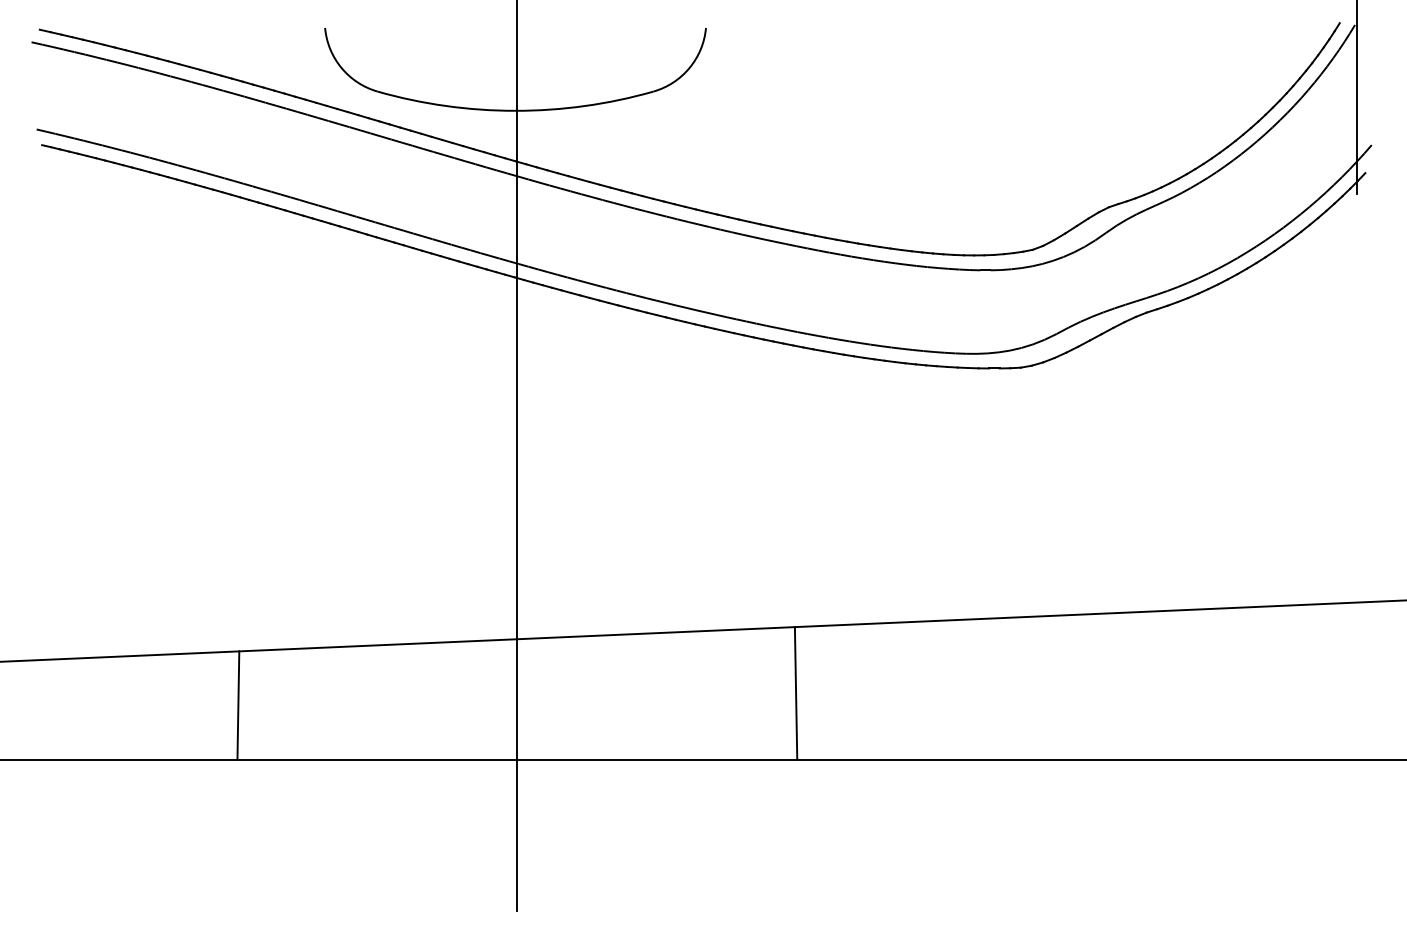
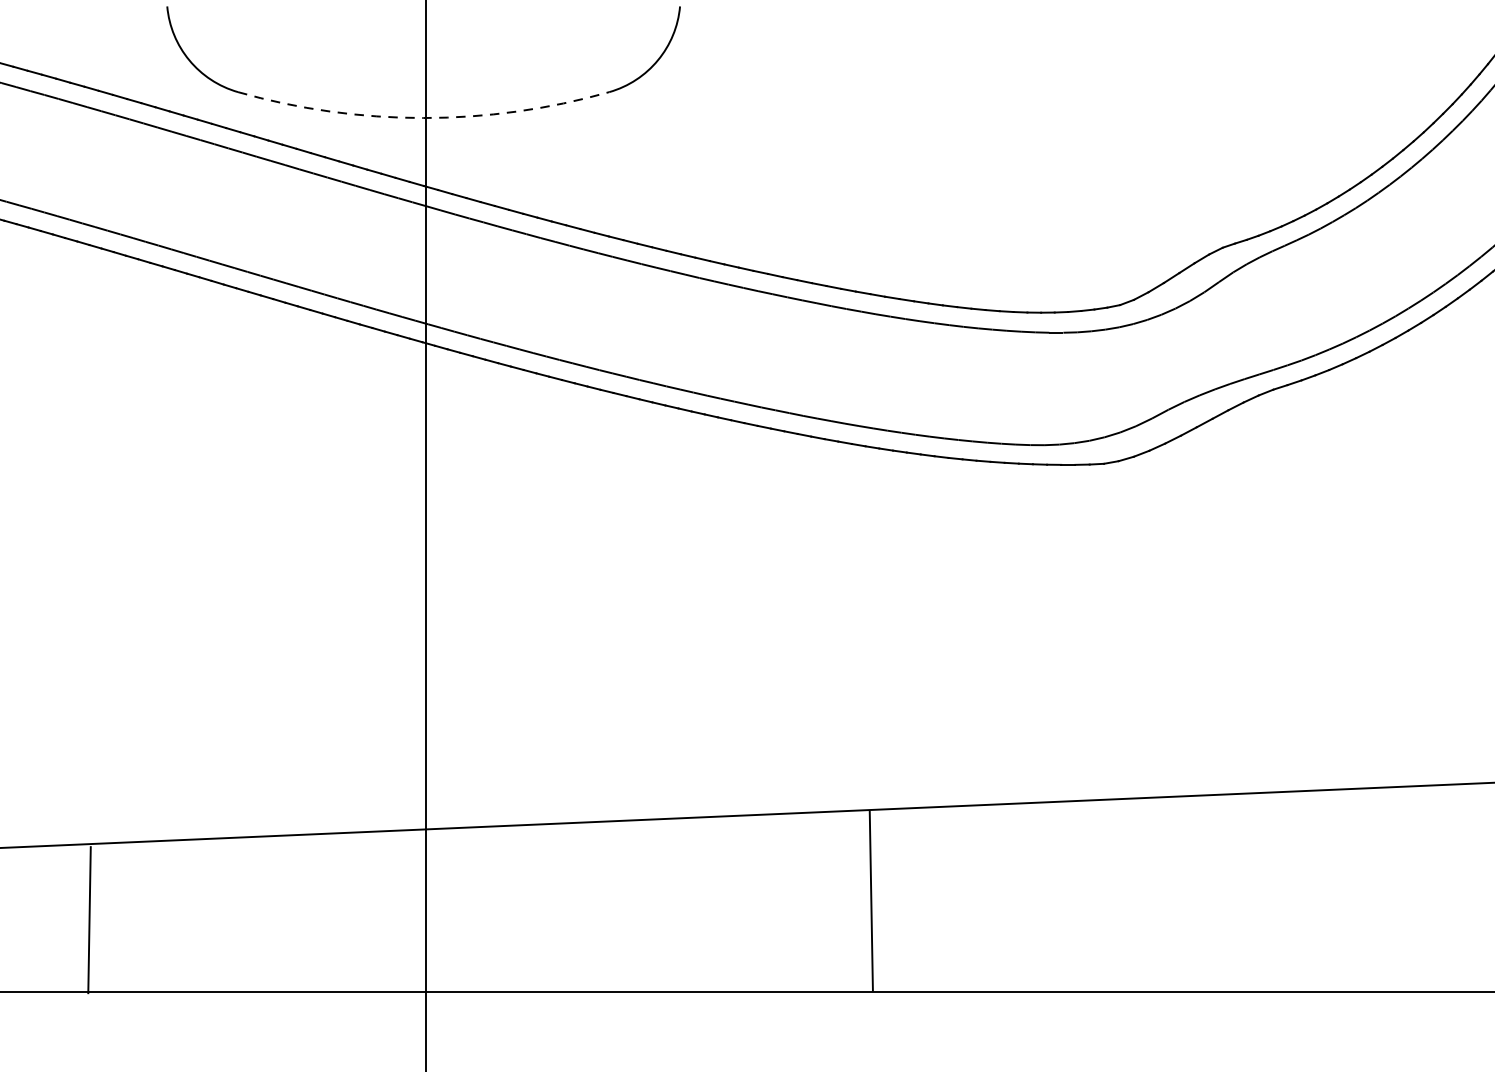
arc: (515, 110) -> (423, 117), solid -> dashed
line: (795, 693) -> (870, 901), moved
line: (238, 705) -> (89, 919), moved

